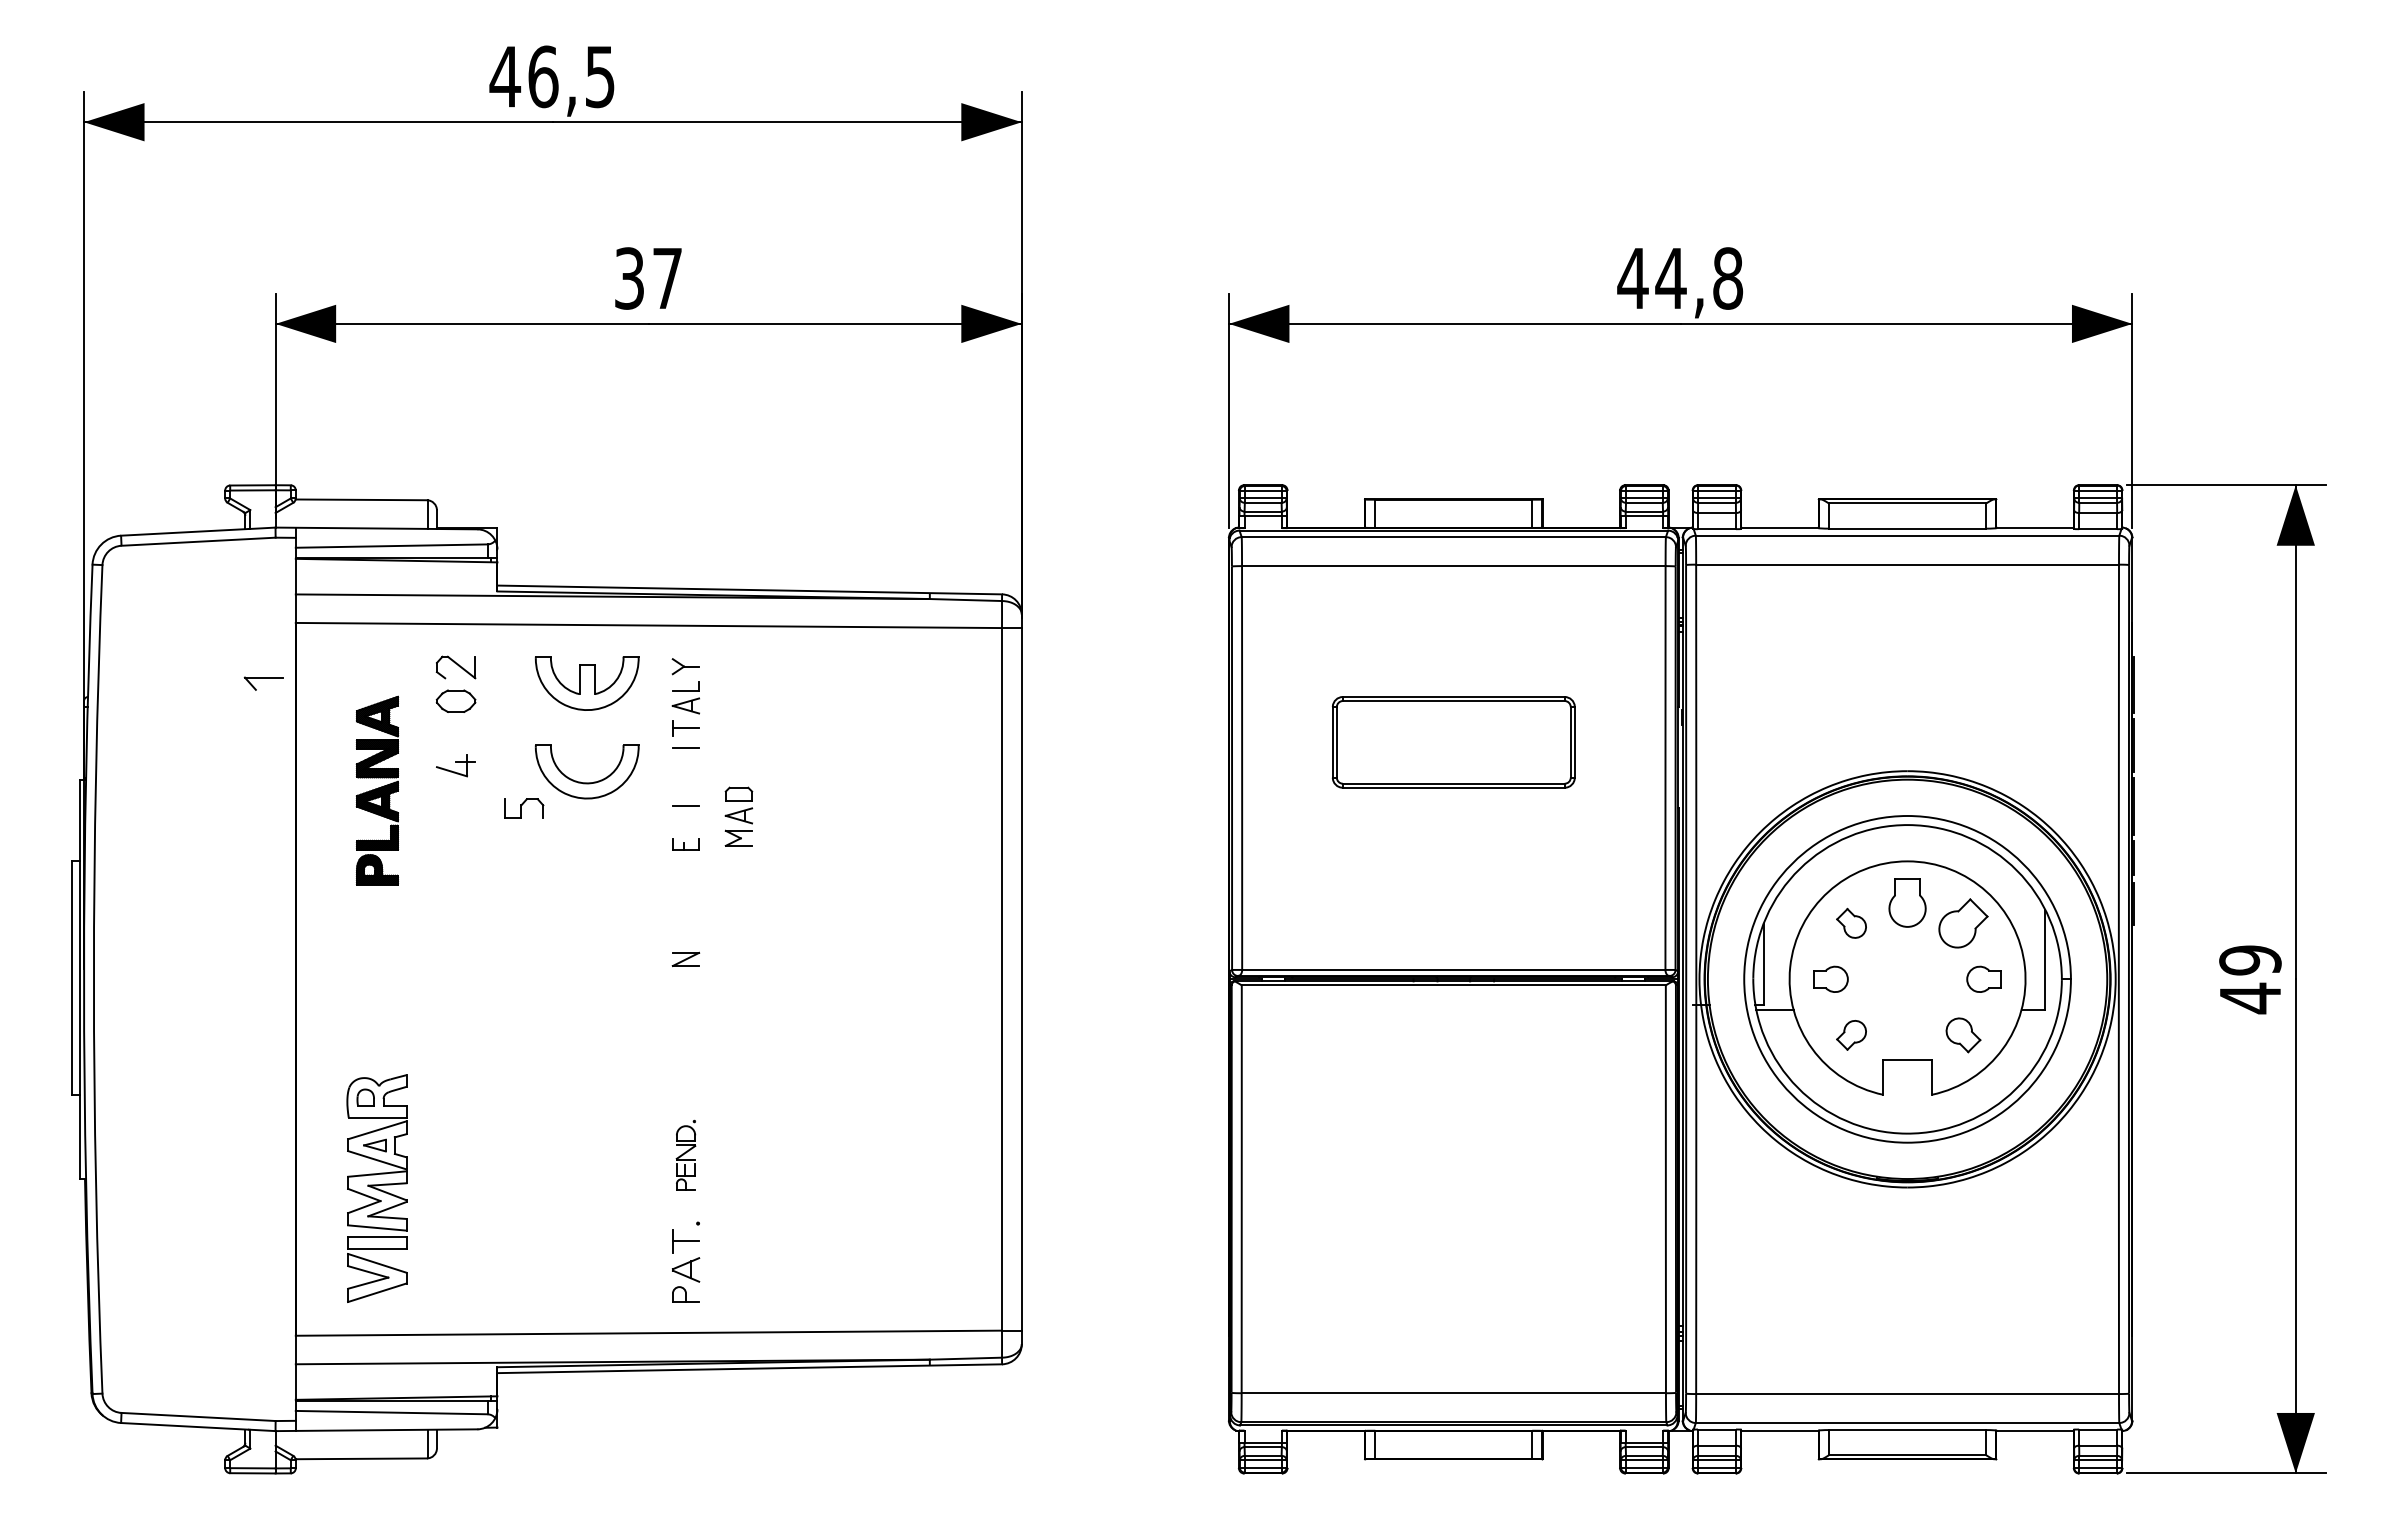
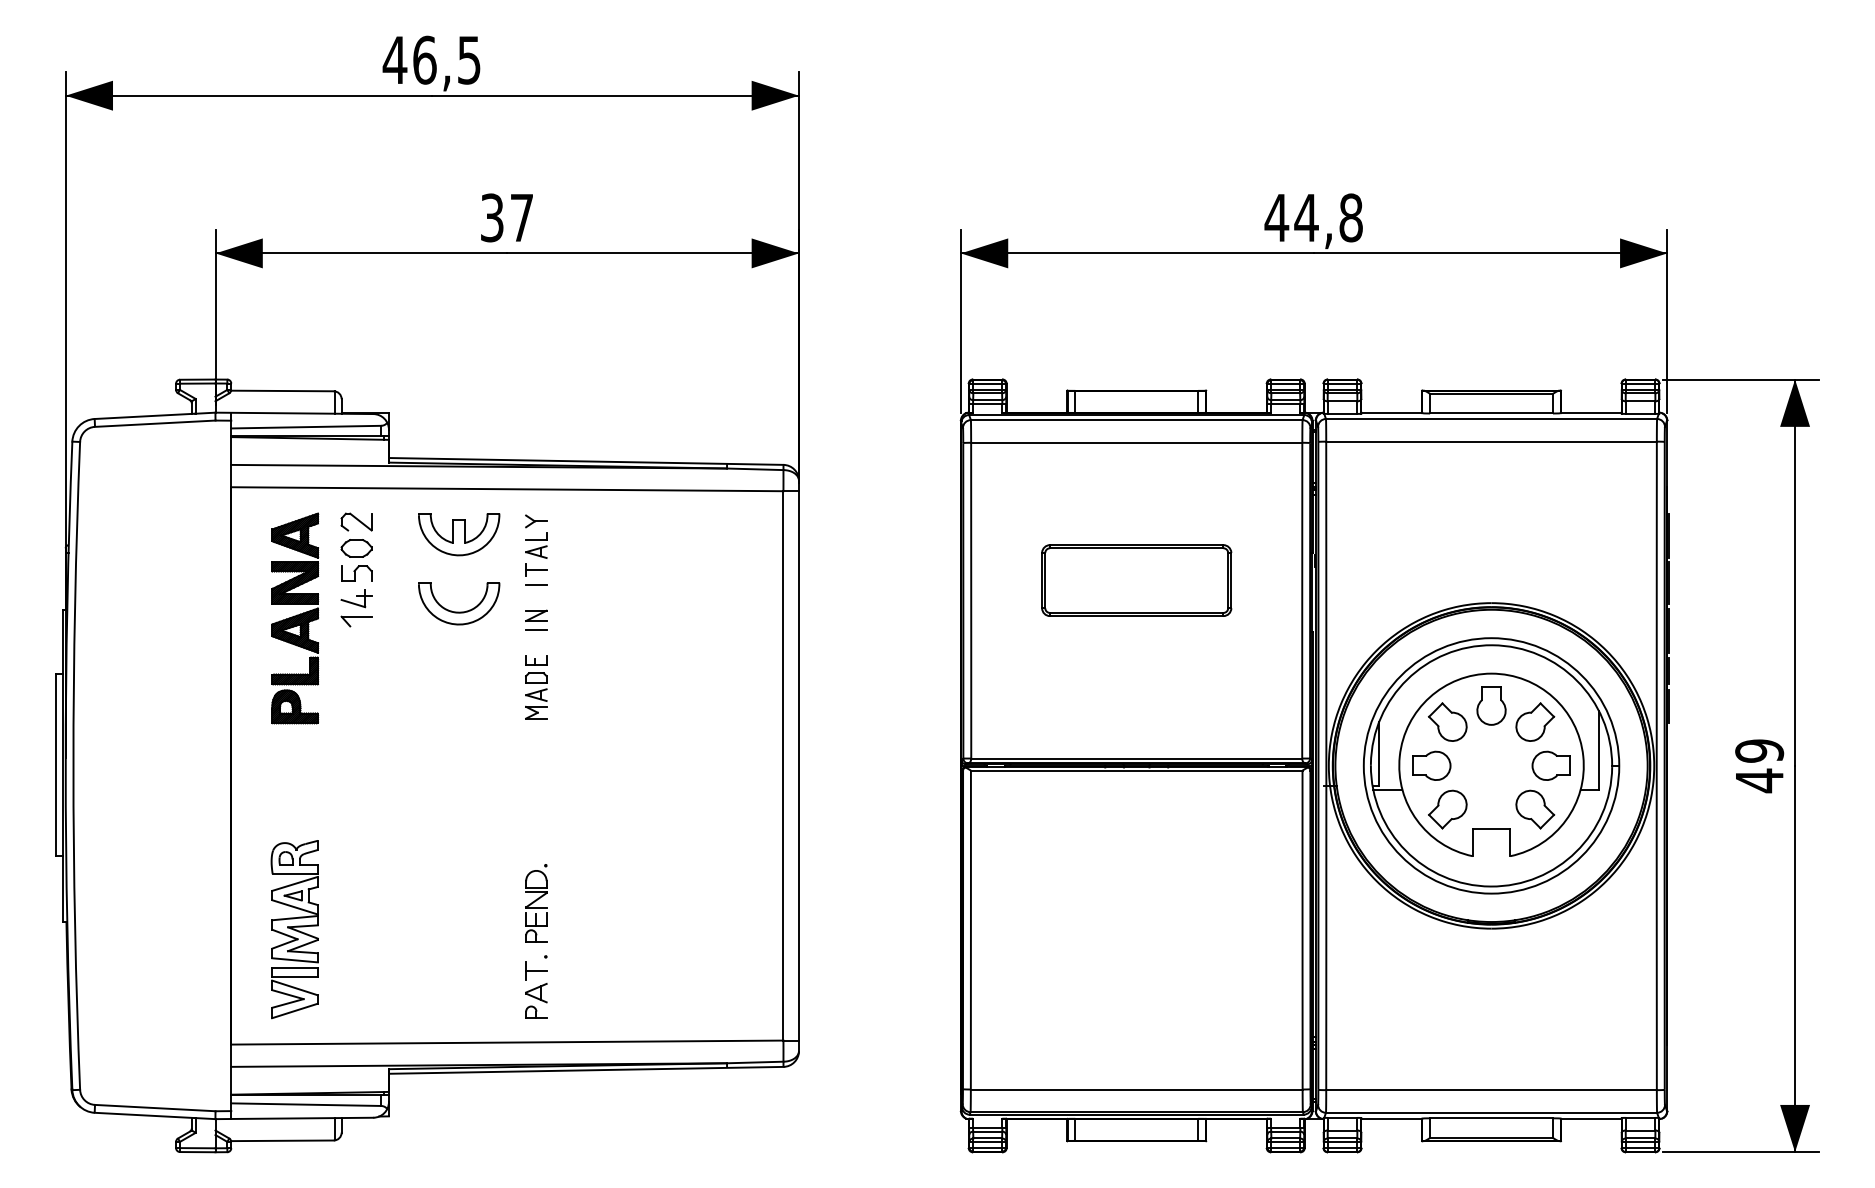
part: (263, 683) -> (356, 621), moved
part: (377, 790) -> (295, 618), size x1.43
part: (524, 808) -> (356, 573), moved
part: (738, 816) -> (535, 695), moved
part: (1851, 923) -> (1447, 722), size x1.67
part: (685, 958) -> (535, 615), moved
part: (1830, 979) -> (1431, 766), size x1.43
part: (1983, 979) -> (1550, 766), size x1.43
part: (1851, 1035) -> (1447, 809), size x1.67
part: (1963, 1035) -> (1535, 809), size x1.43
part: (685, 1155) -> (535, 903), size x1.43

